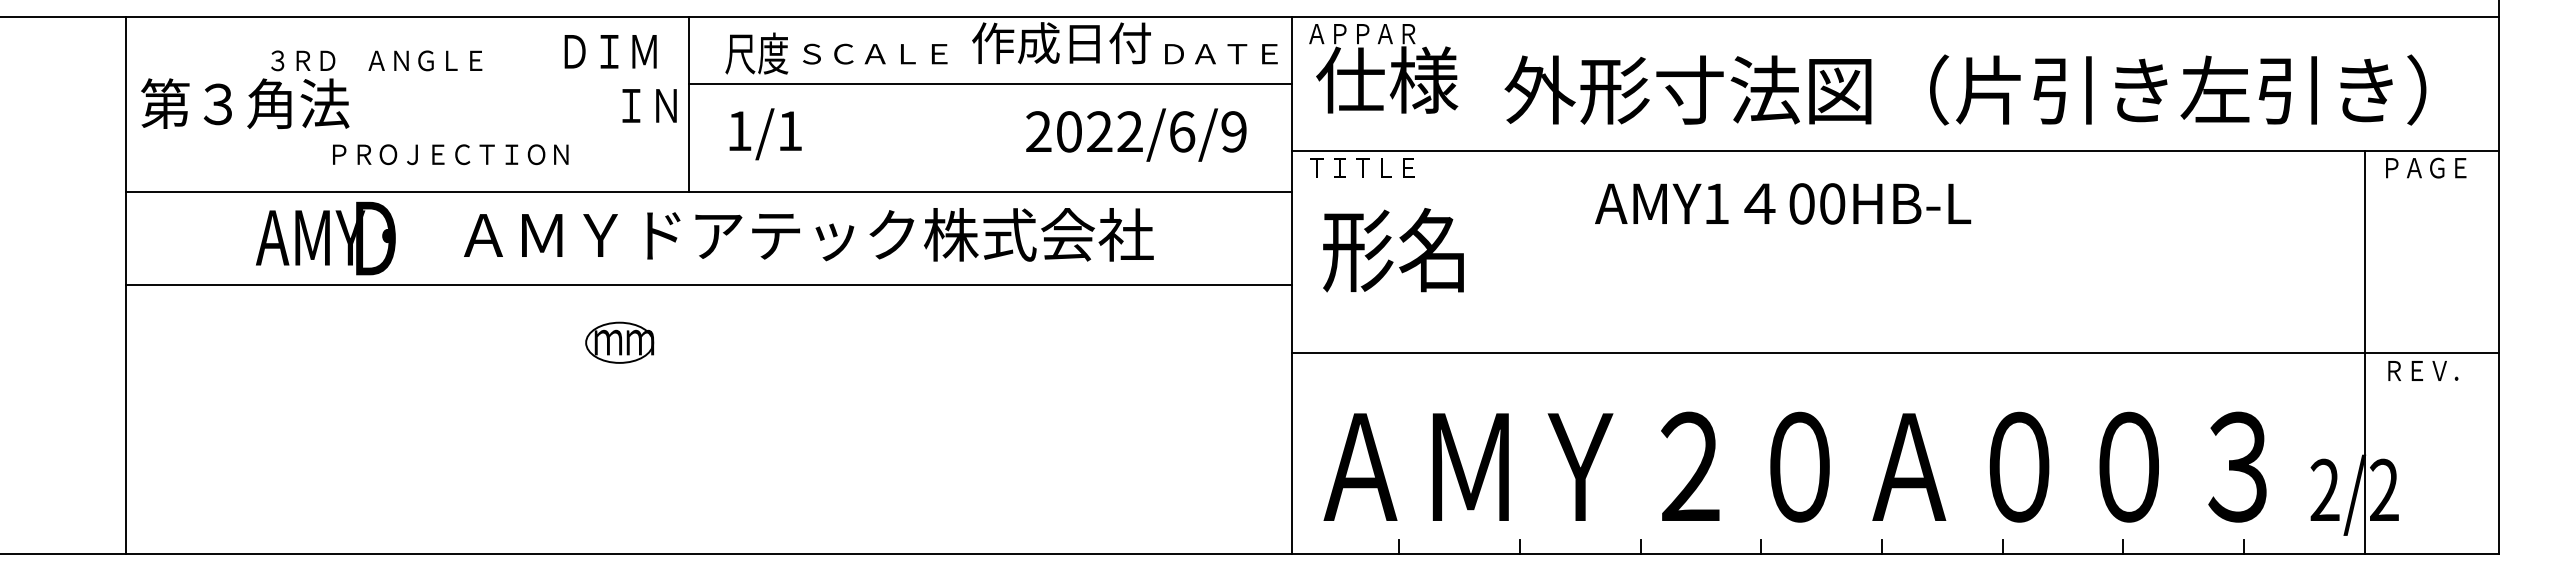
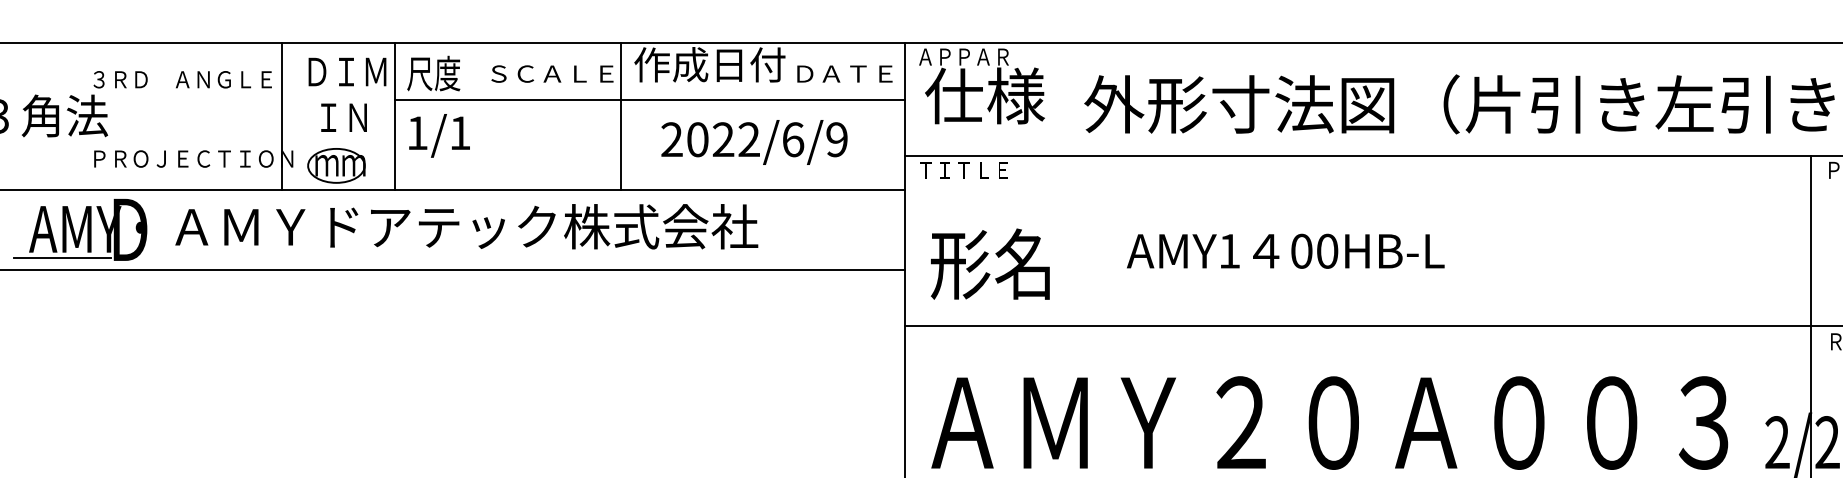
text: (610, 51) -> (347, 71), moved
text: (756, 53) -> (433, 73), moved
text: (376, 60) -> (182, 79), moved
line: (554, 104) -> (281, 116), added
line: (956, 104) -> (621, 116), added
text: (649, 105) -> (343, 117), moved
text: (765, 134) -> (439, 136), moved
text: (1136, 134) -> (754, 141), moved
text: (1783, 203) -> (1286, 250), moved
text: (808, 234) -> (466, 226), moved
text: (1393, 250) -> (990, 264), moved
line: (295, 271) -> (62, 257), added
part: (619, 342) -> (336, 165), moved

